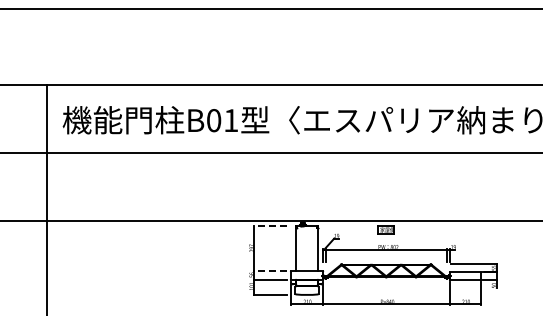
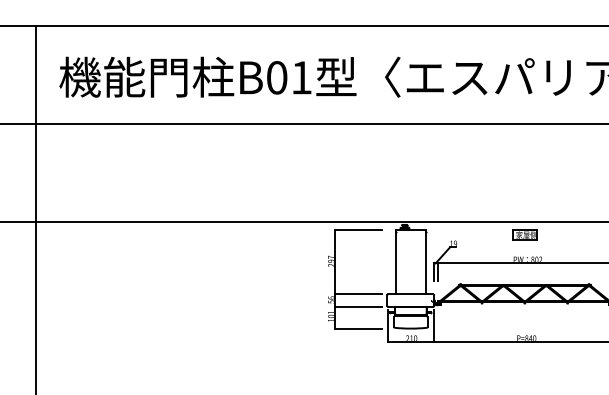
line: (270, 226) -> (358, 230), dashed -> solid
line: (270, 271) -> (358, 294), dashed -> solid

